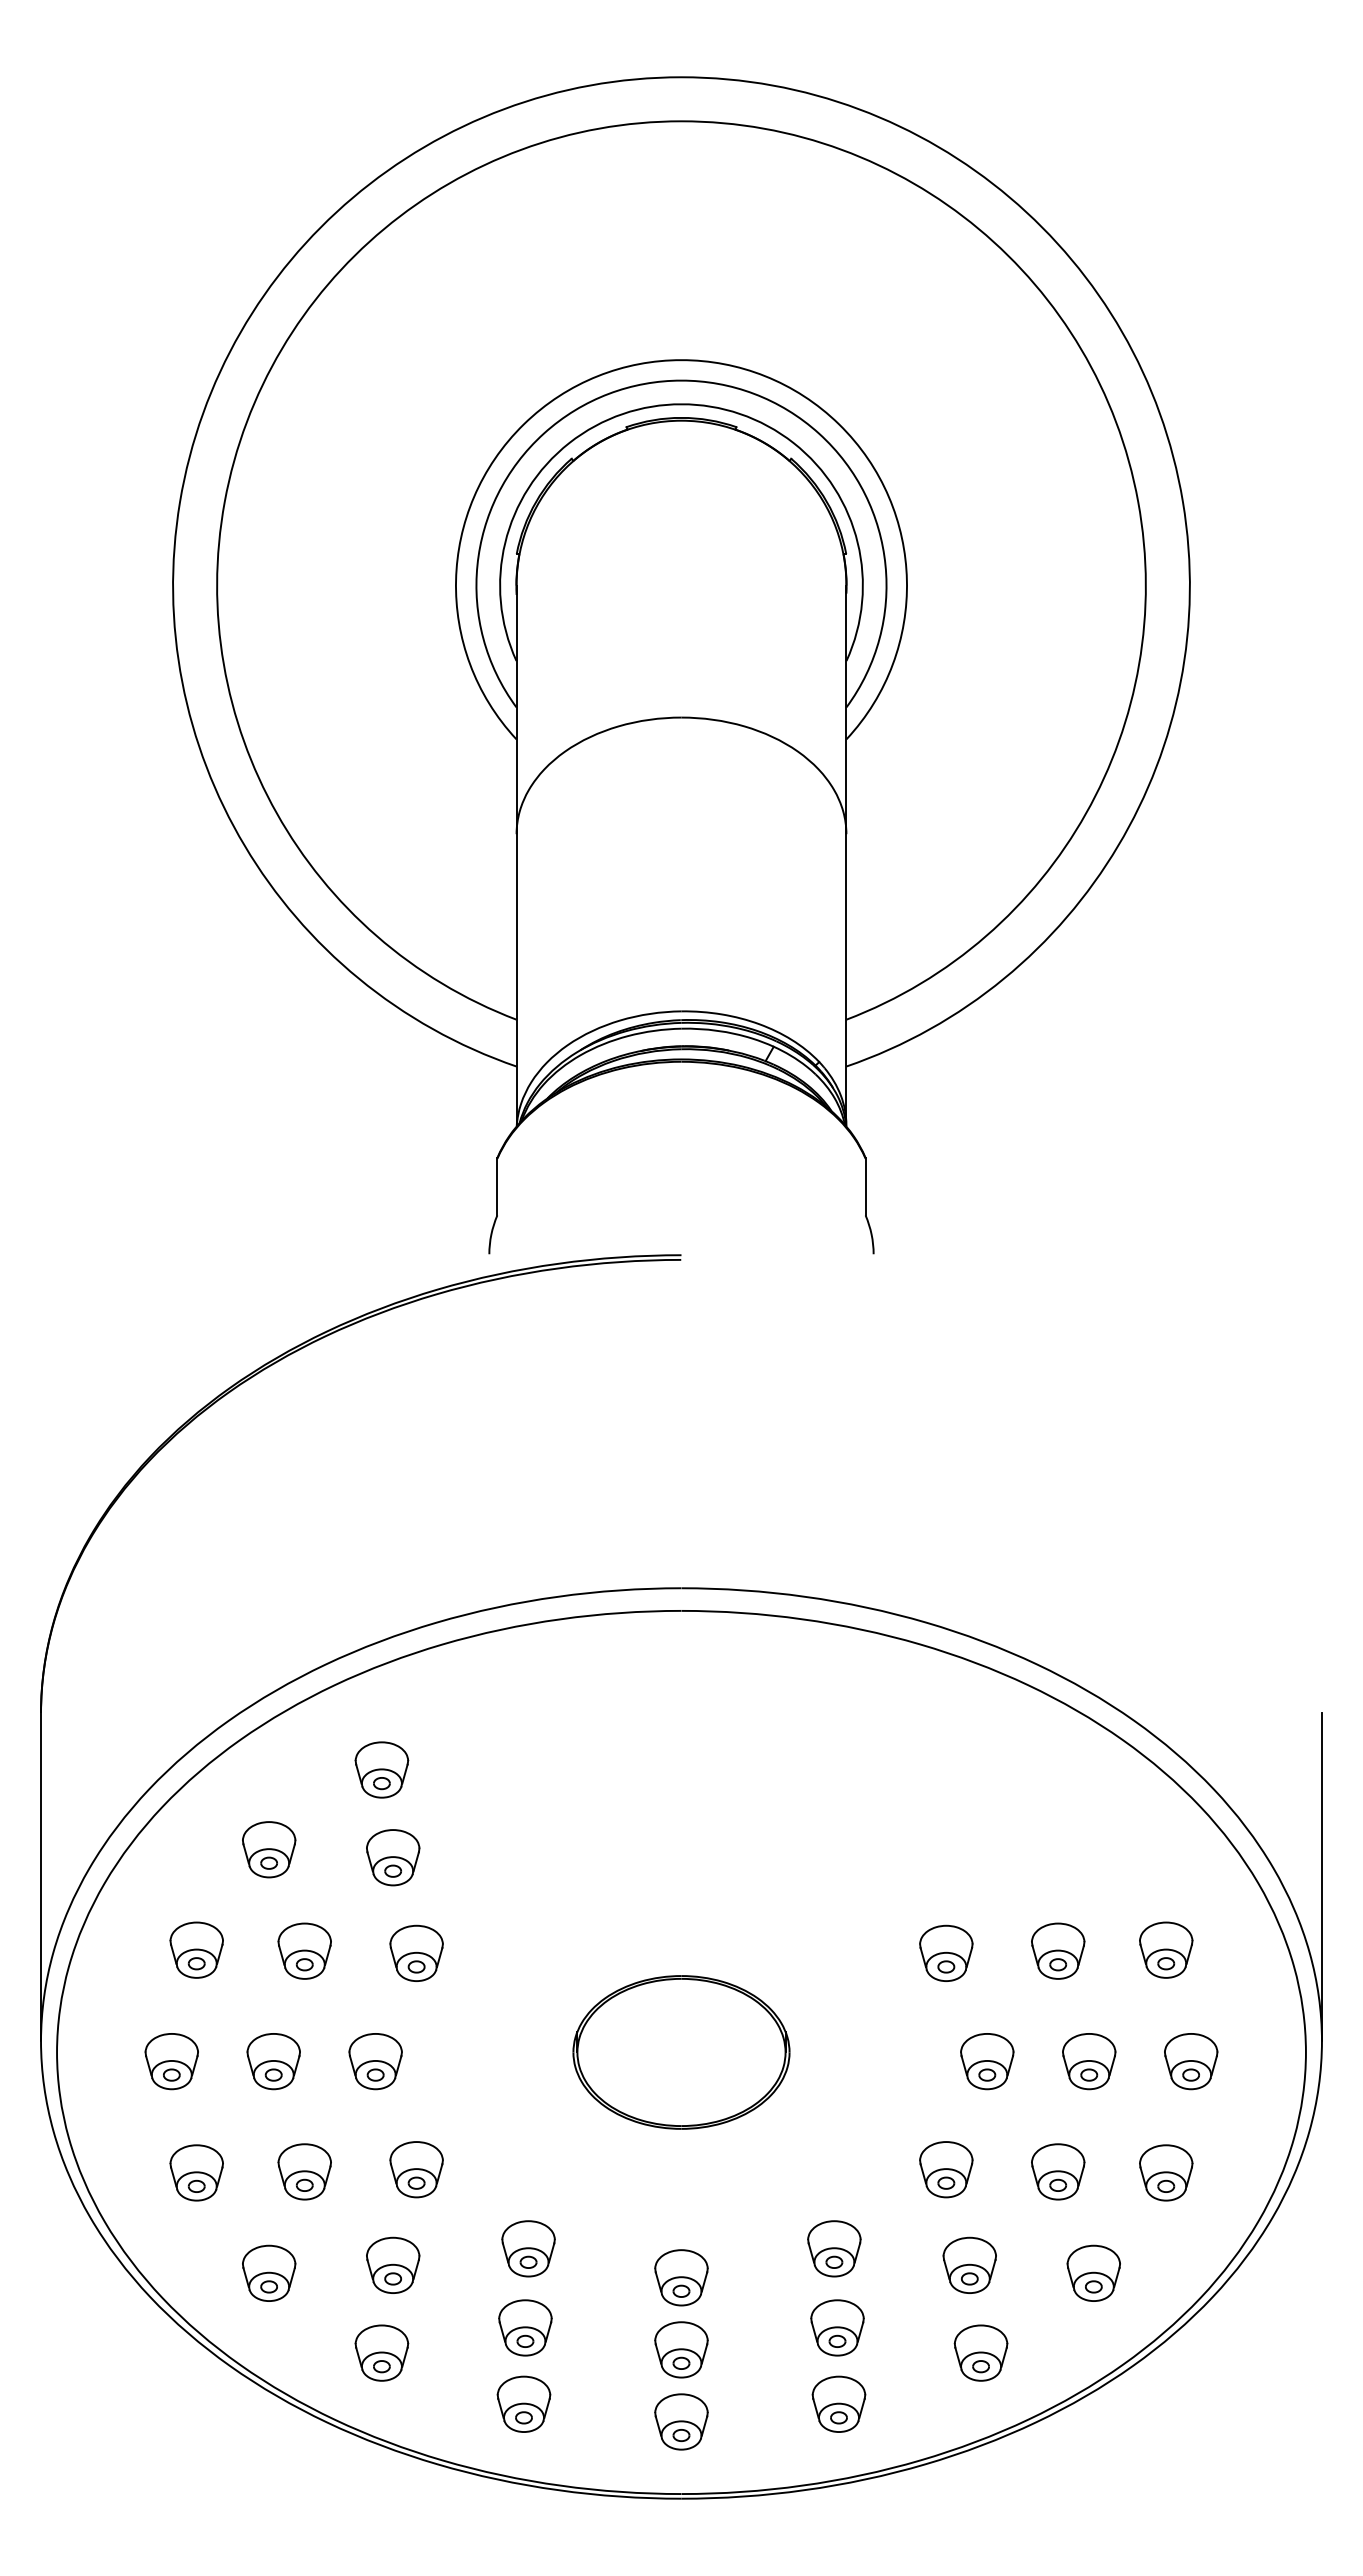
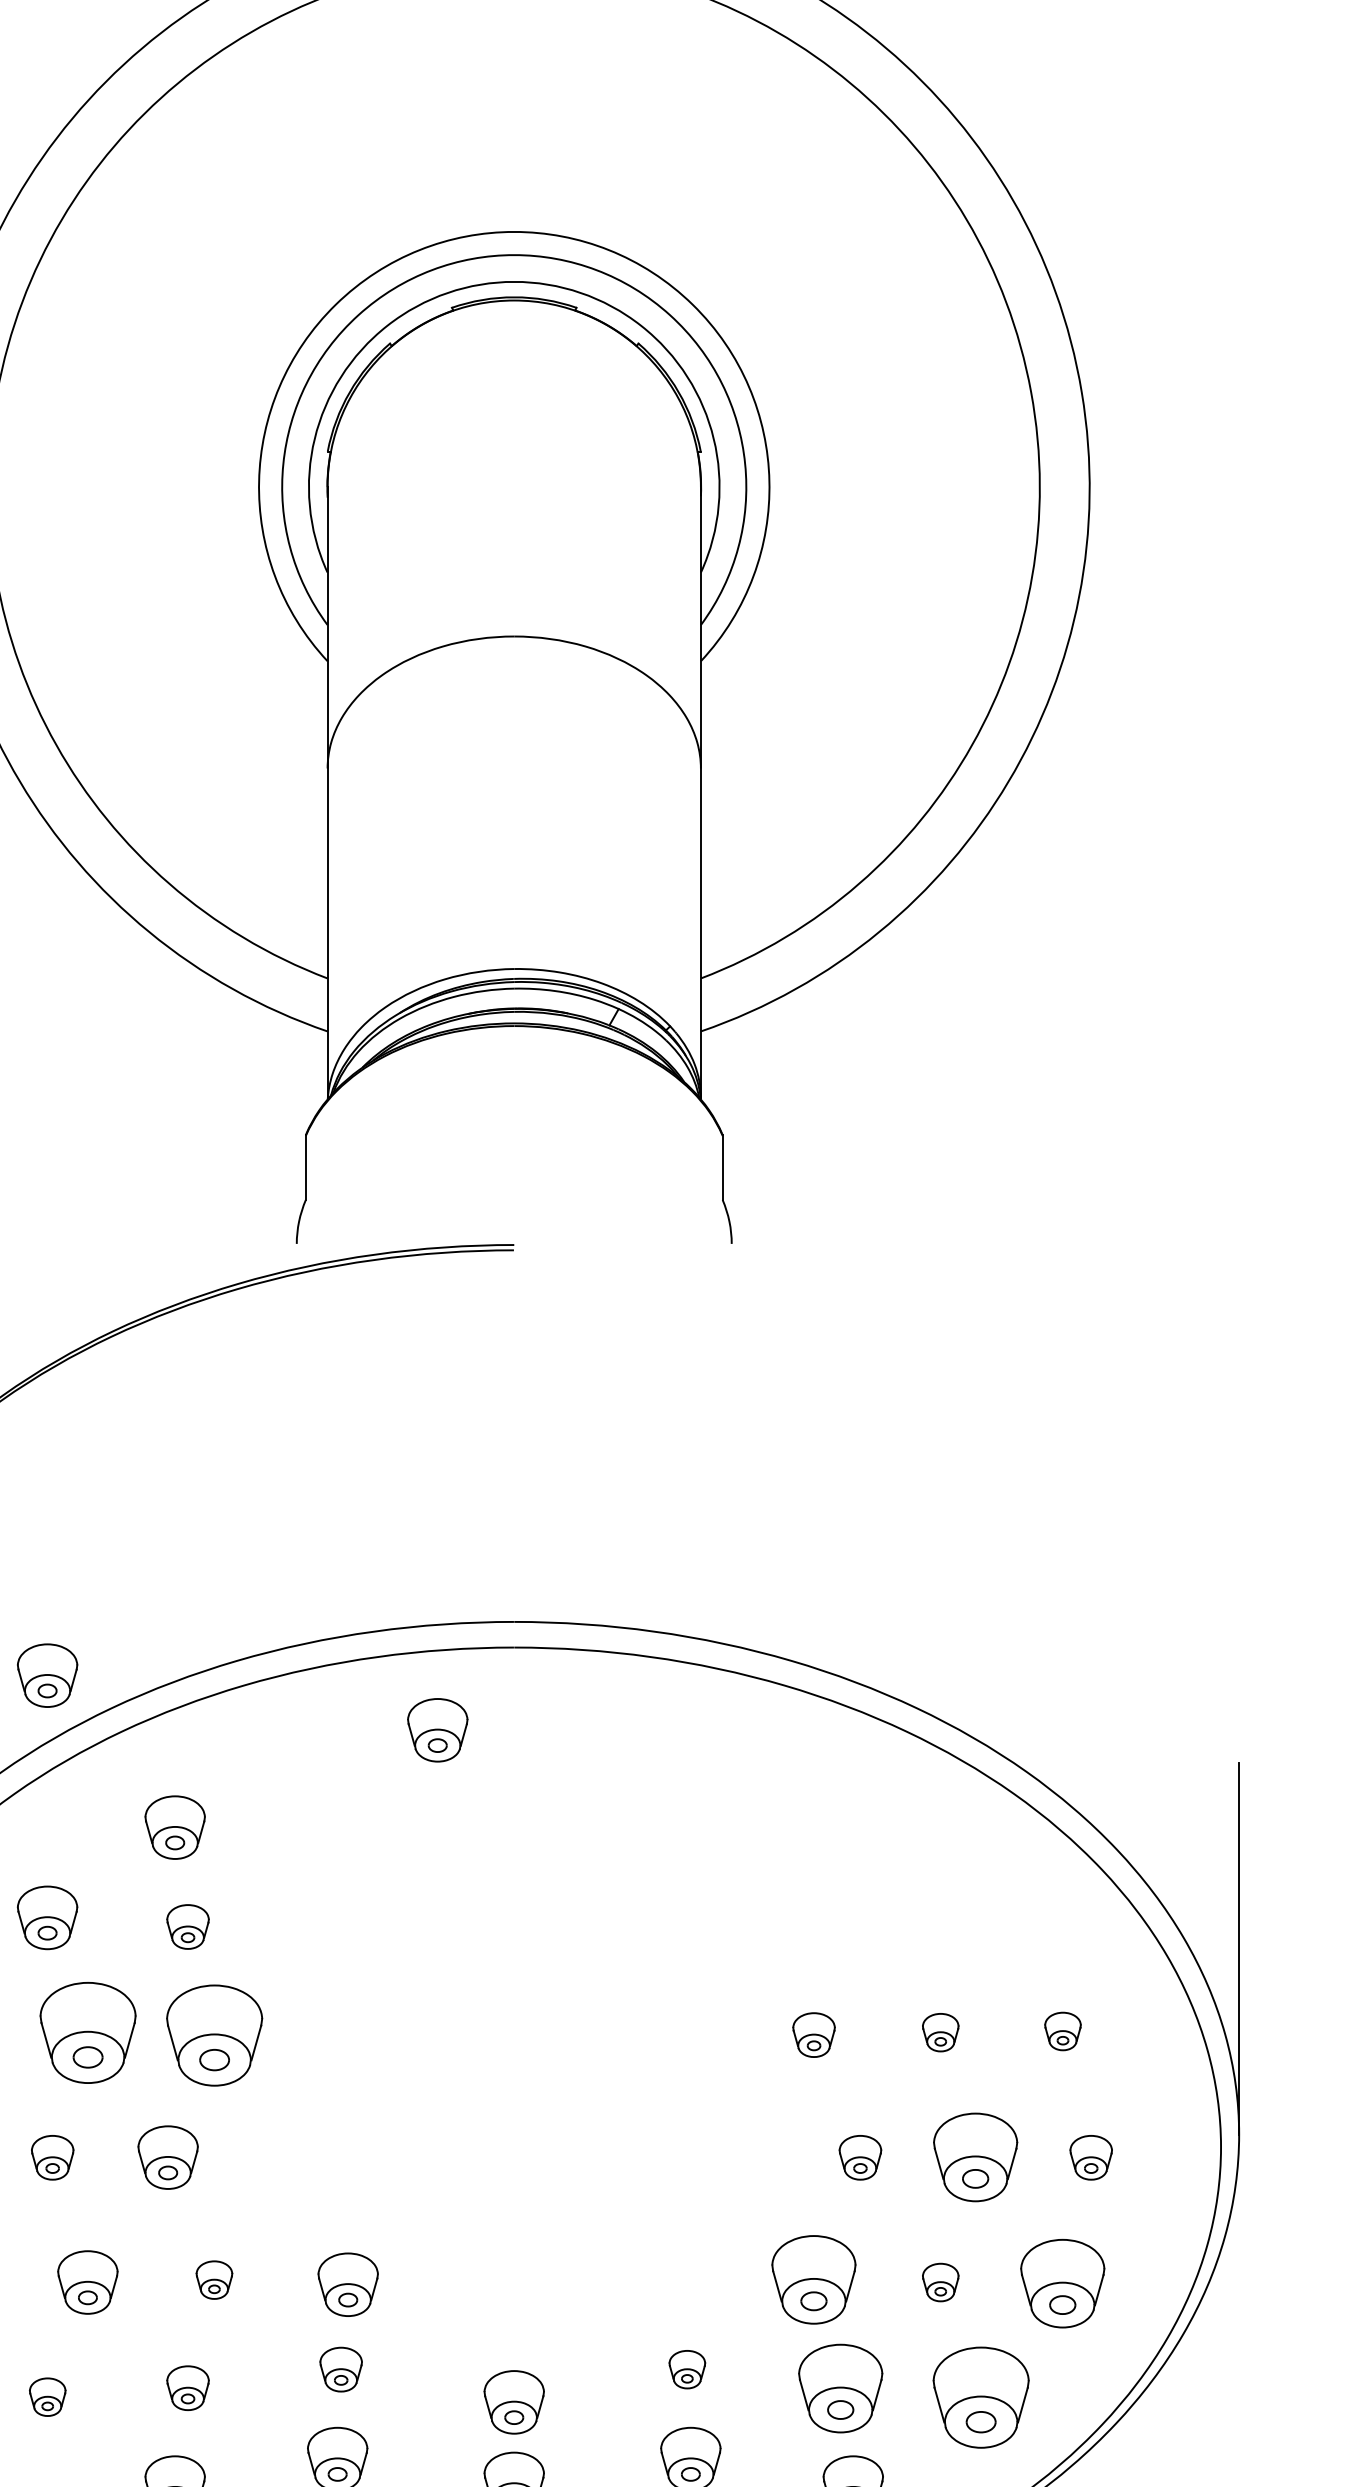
part: (269, 1635) -> (47, 1675), added
part: (613, 1683) -> (437, 1729), added
part: (393, 1857) -> (188, 1926), size x0.7
part: (1166, 1949) -> (1063, 2030), size x0.6
part: (304, 1950) -> (87, 2031), size x1.6
part: (1058, 1950) -> (940, 2031), size x0.6
part: (416, 1952) -> (214, 2034), size x1.6
part: (946, 1952) -> (814, 2034), size x0.7
part: (681, 2052) -> (514, 2147), removed
part: (273, 2061) -> (52, 2157), size x0.7
part: (987, 2061) -> (860, 2157), size x0.7
part: (1089, 2061) -> (976, 2157), size x1.4
part: (1191, 2061) -> (1091, 2157), size x0.7
part: (416, 2169) -> (214, 2279), size x0.6
part: (946, 2169) -> (814, 2279), size x1.4
part: (1058, 2171) -> (940, 2282), size x0.6
part: (1166, 2172) -> (1063, 2283), size x1.4
part: (534, 2173) -> (347, 2284), added
part: (528, 2248) -> (341, 2369), size x0.7
part: (834, 2248) -> (687, 2369), size x0.6
part: (393, 2264) -> (188, 2387), size x0.7
part: (969, 2264) -> (840, 2387), size x1.4
part: (269, 2272) -> (47, 2396), size x0.6
part: (1093, 2272) -> (980, 2396), size x1.6

